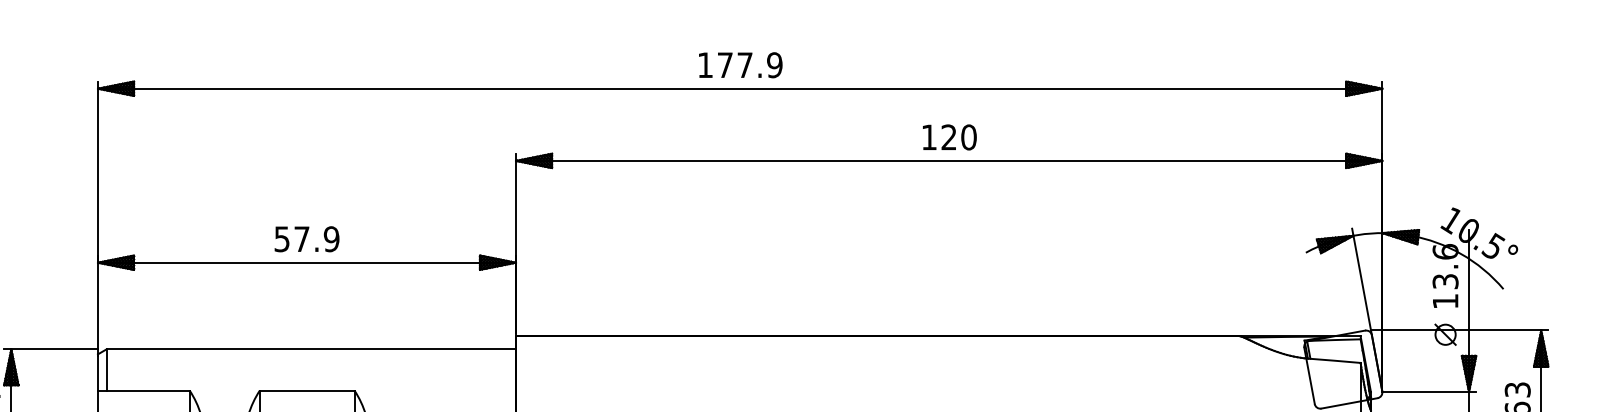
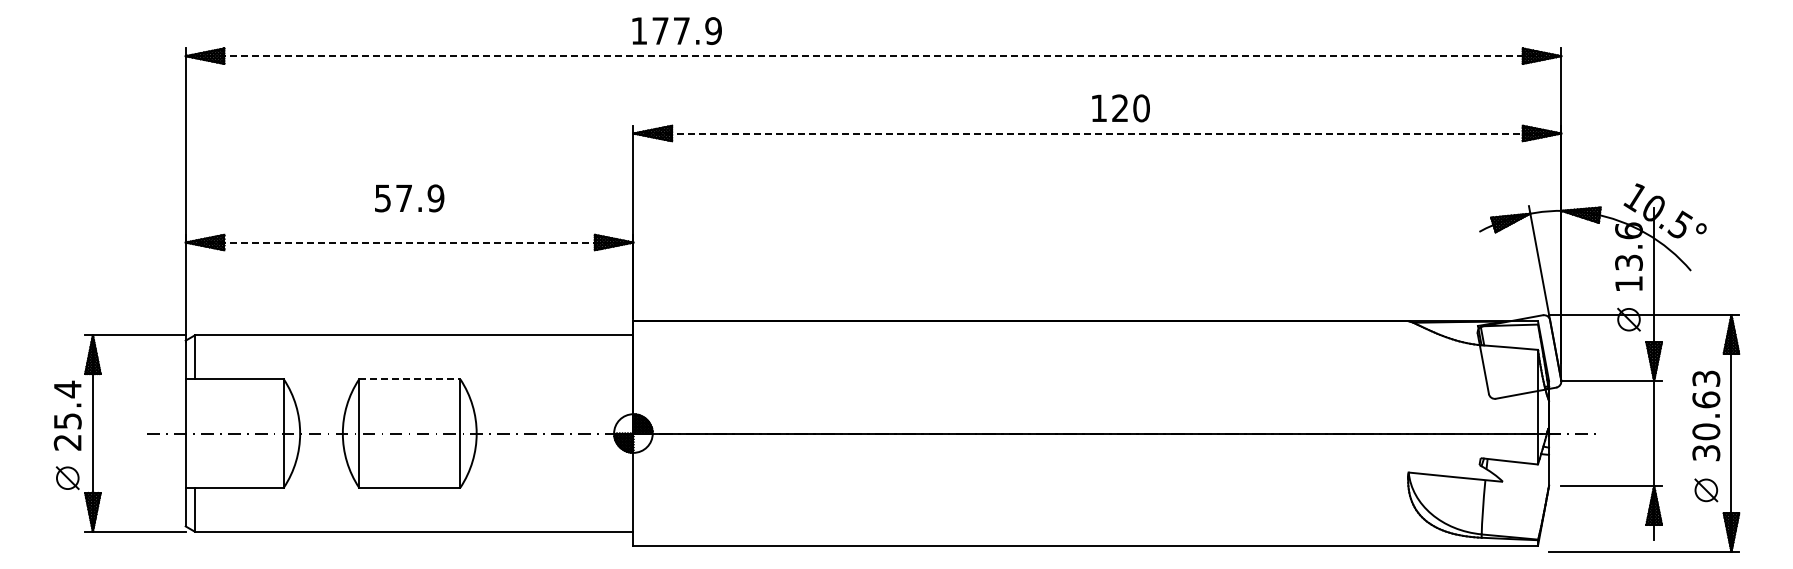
text: (740, 64) -> (676, 30), moved
line: (740, 89) -> (873, 56), solid -> dashed
text: (949, 137) -> (1120, 108), moved
line: (949, 160) -> (1097, 133), solid -> dashed
text: (306, 239) -> (409, 198), moved
line: (306, 262) -> (409, 242), solid -> dashed
line: (306, 390) -> (409, 379), solid -> dashed

